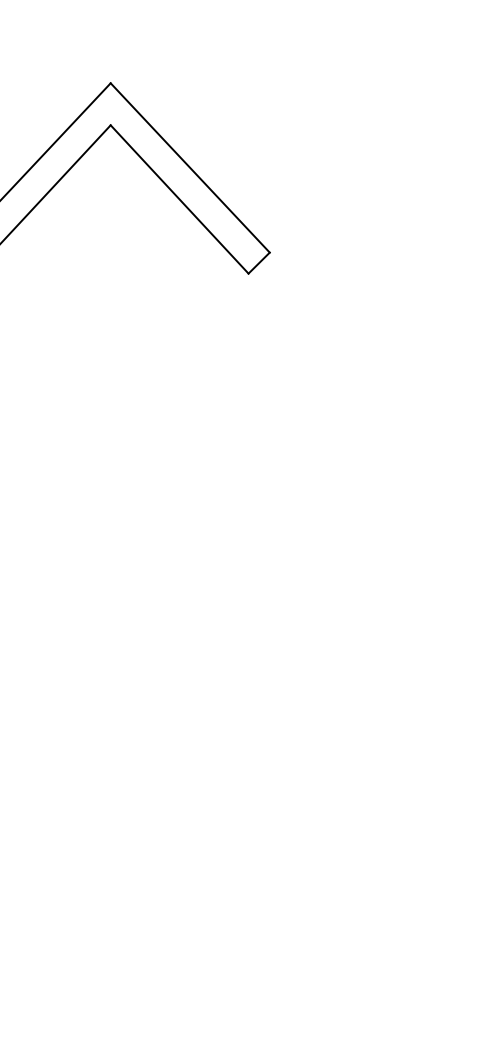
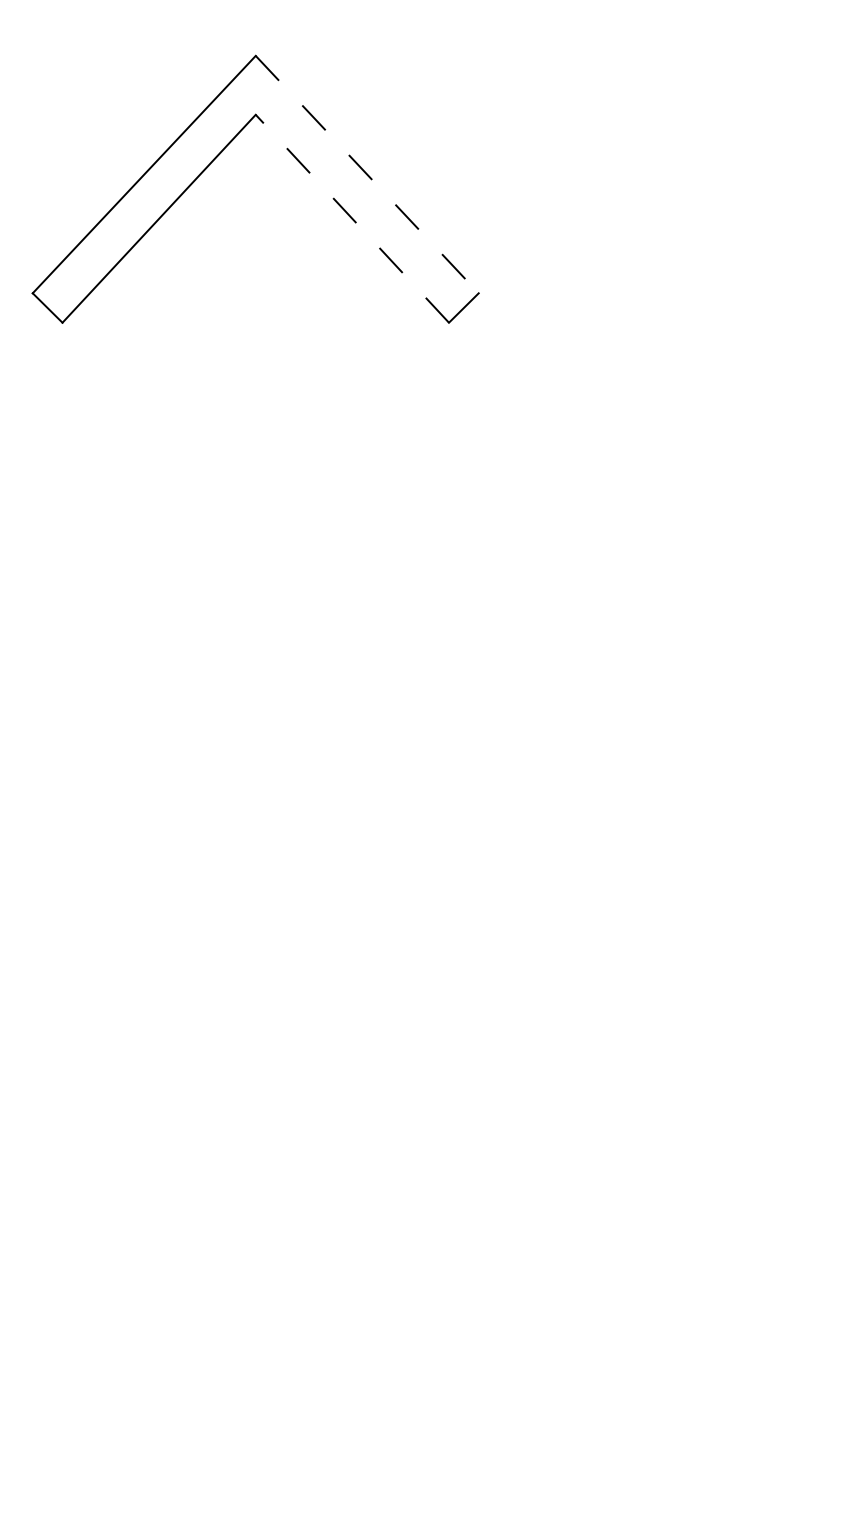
line: (190, 167) -> (367, 174), solid -> dashed
line: (179, 199) -> (352, 218), solid -> dashed

